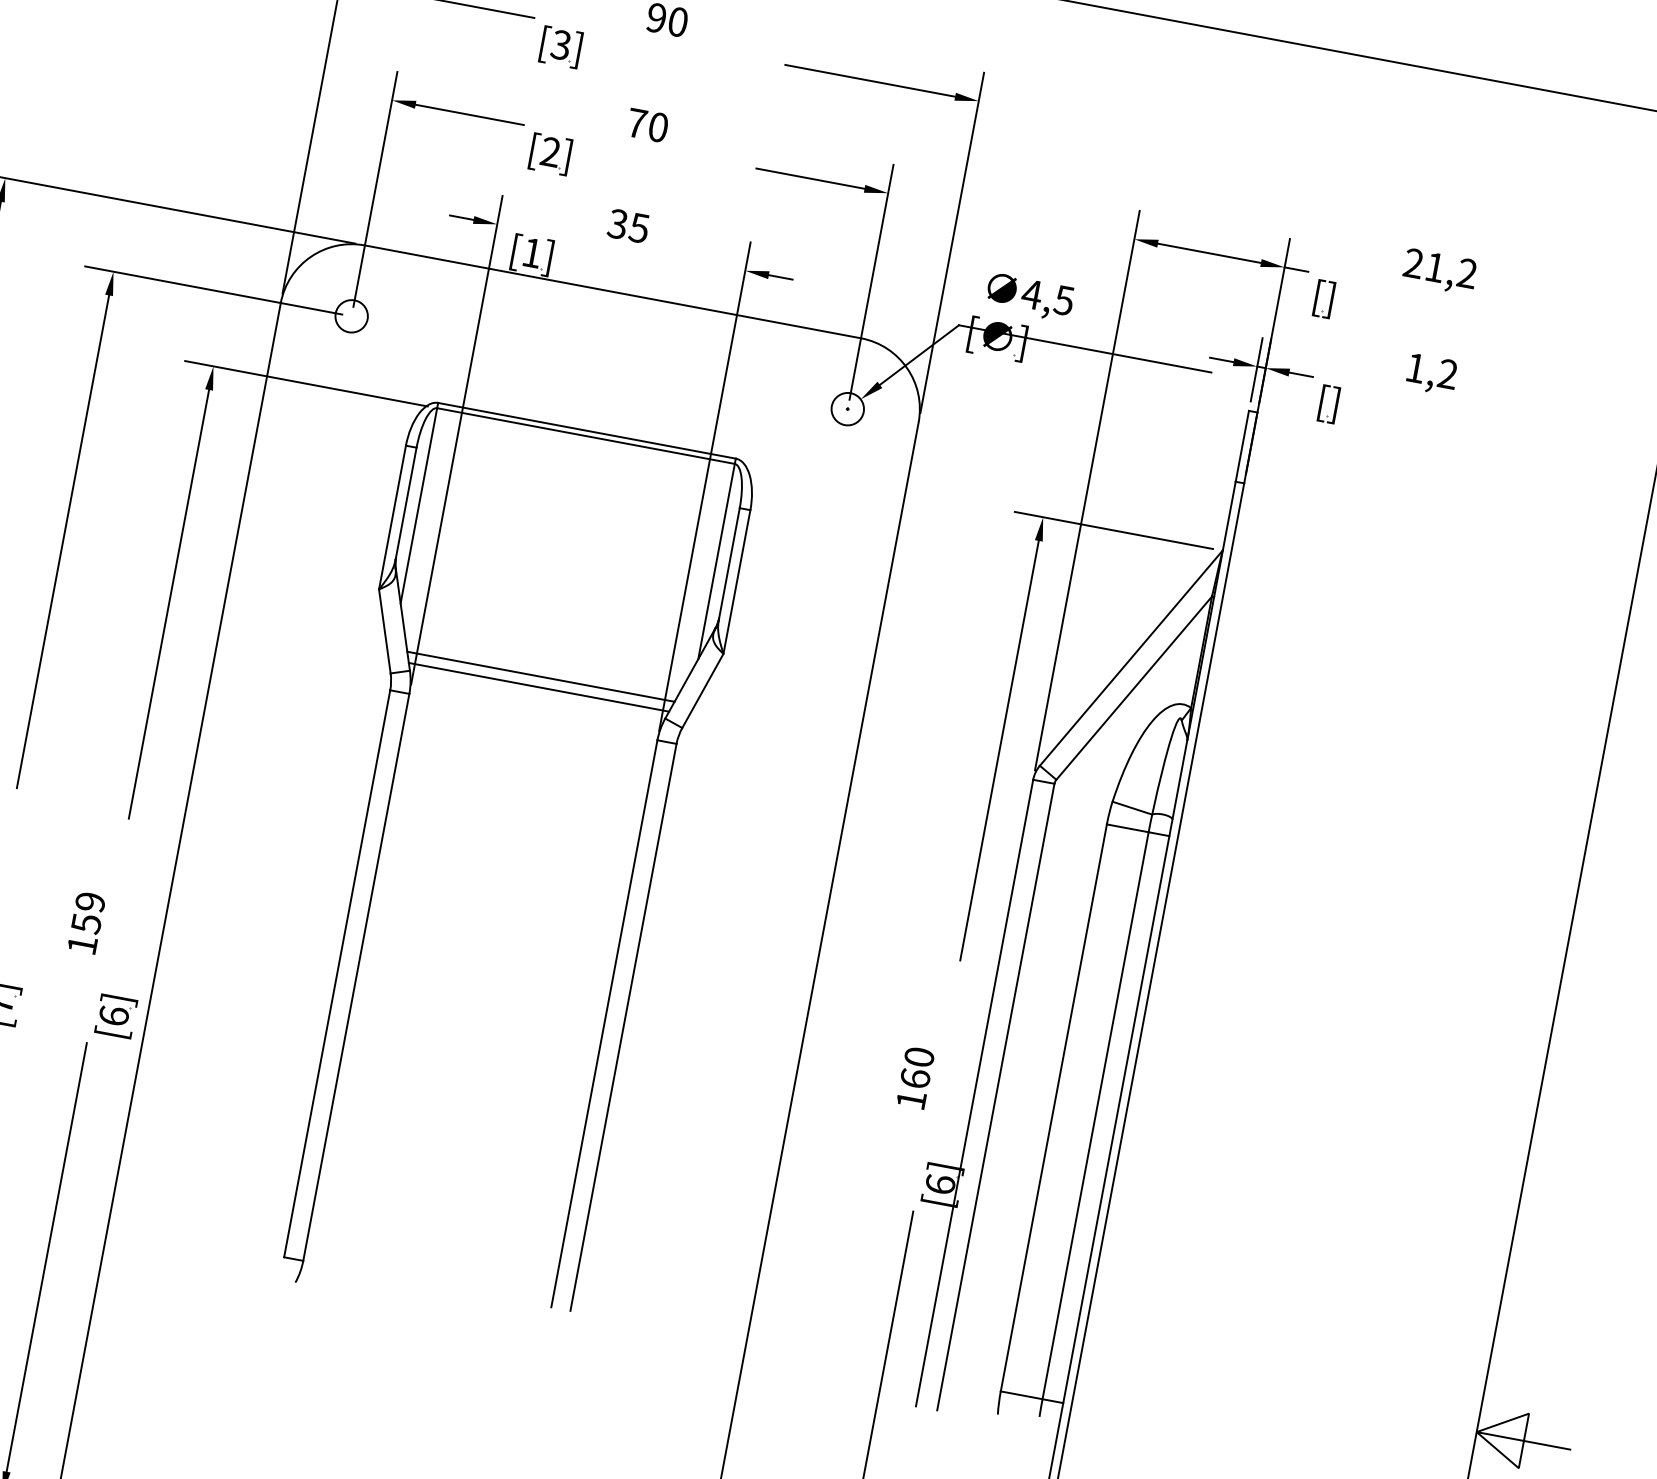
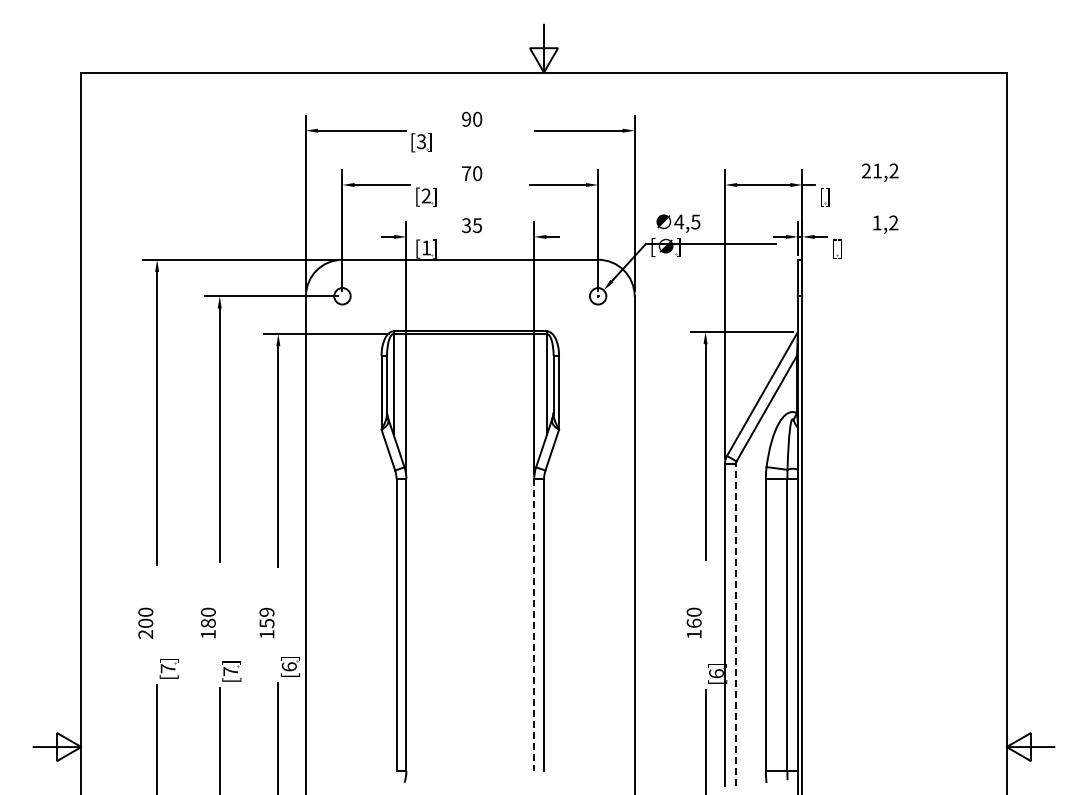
line: (541, 677) -> (470, 458), removed
line: (539, 687) -> (470, 463), removed
line: (604, 1024) -> (534, 625), solid -> dashed
line: (997, 1096) -> (736, 624), solid -> dashed

